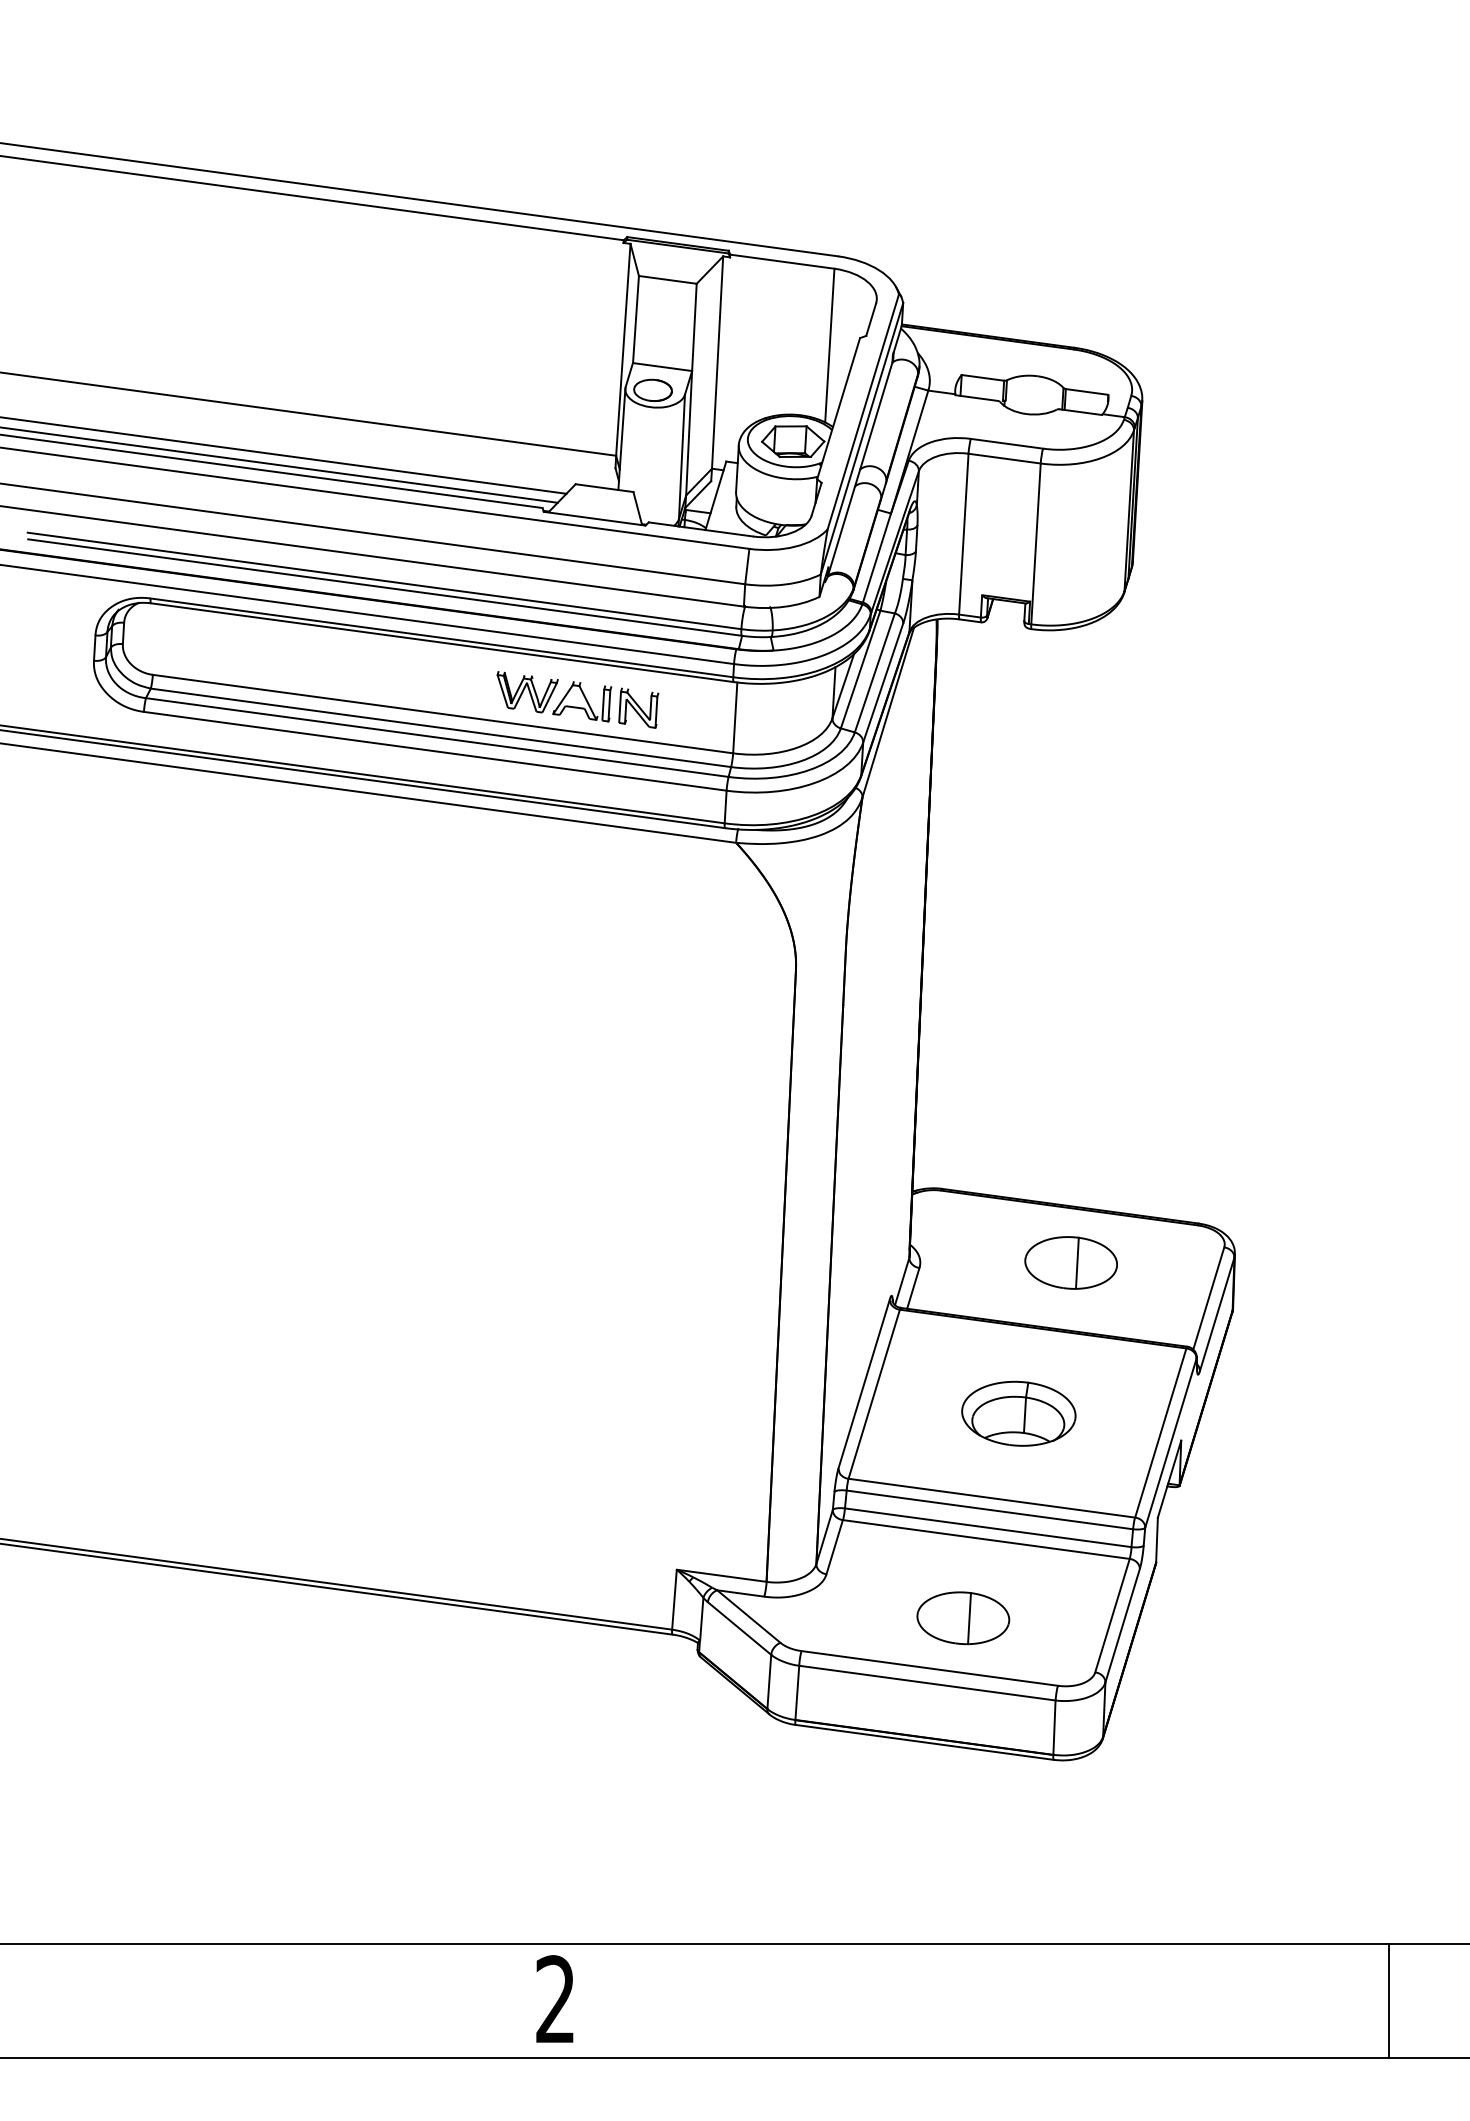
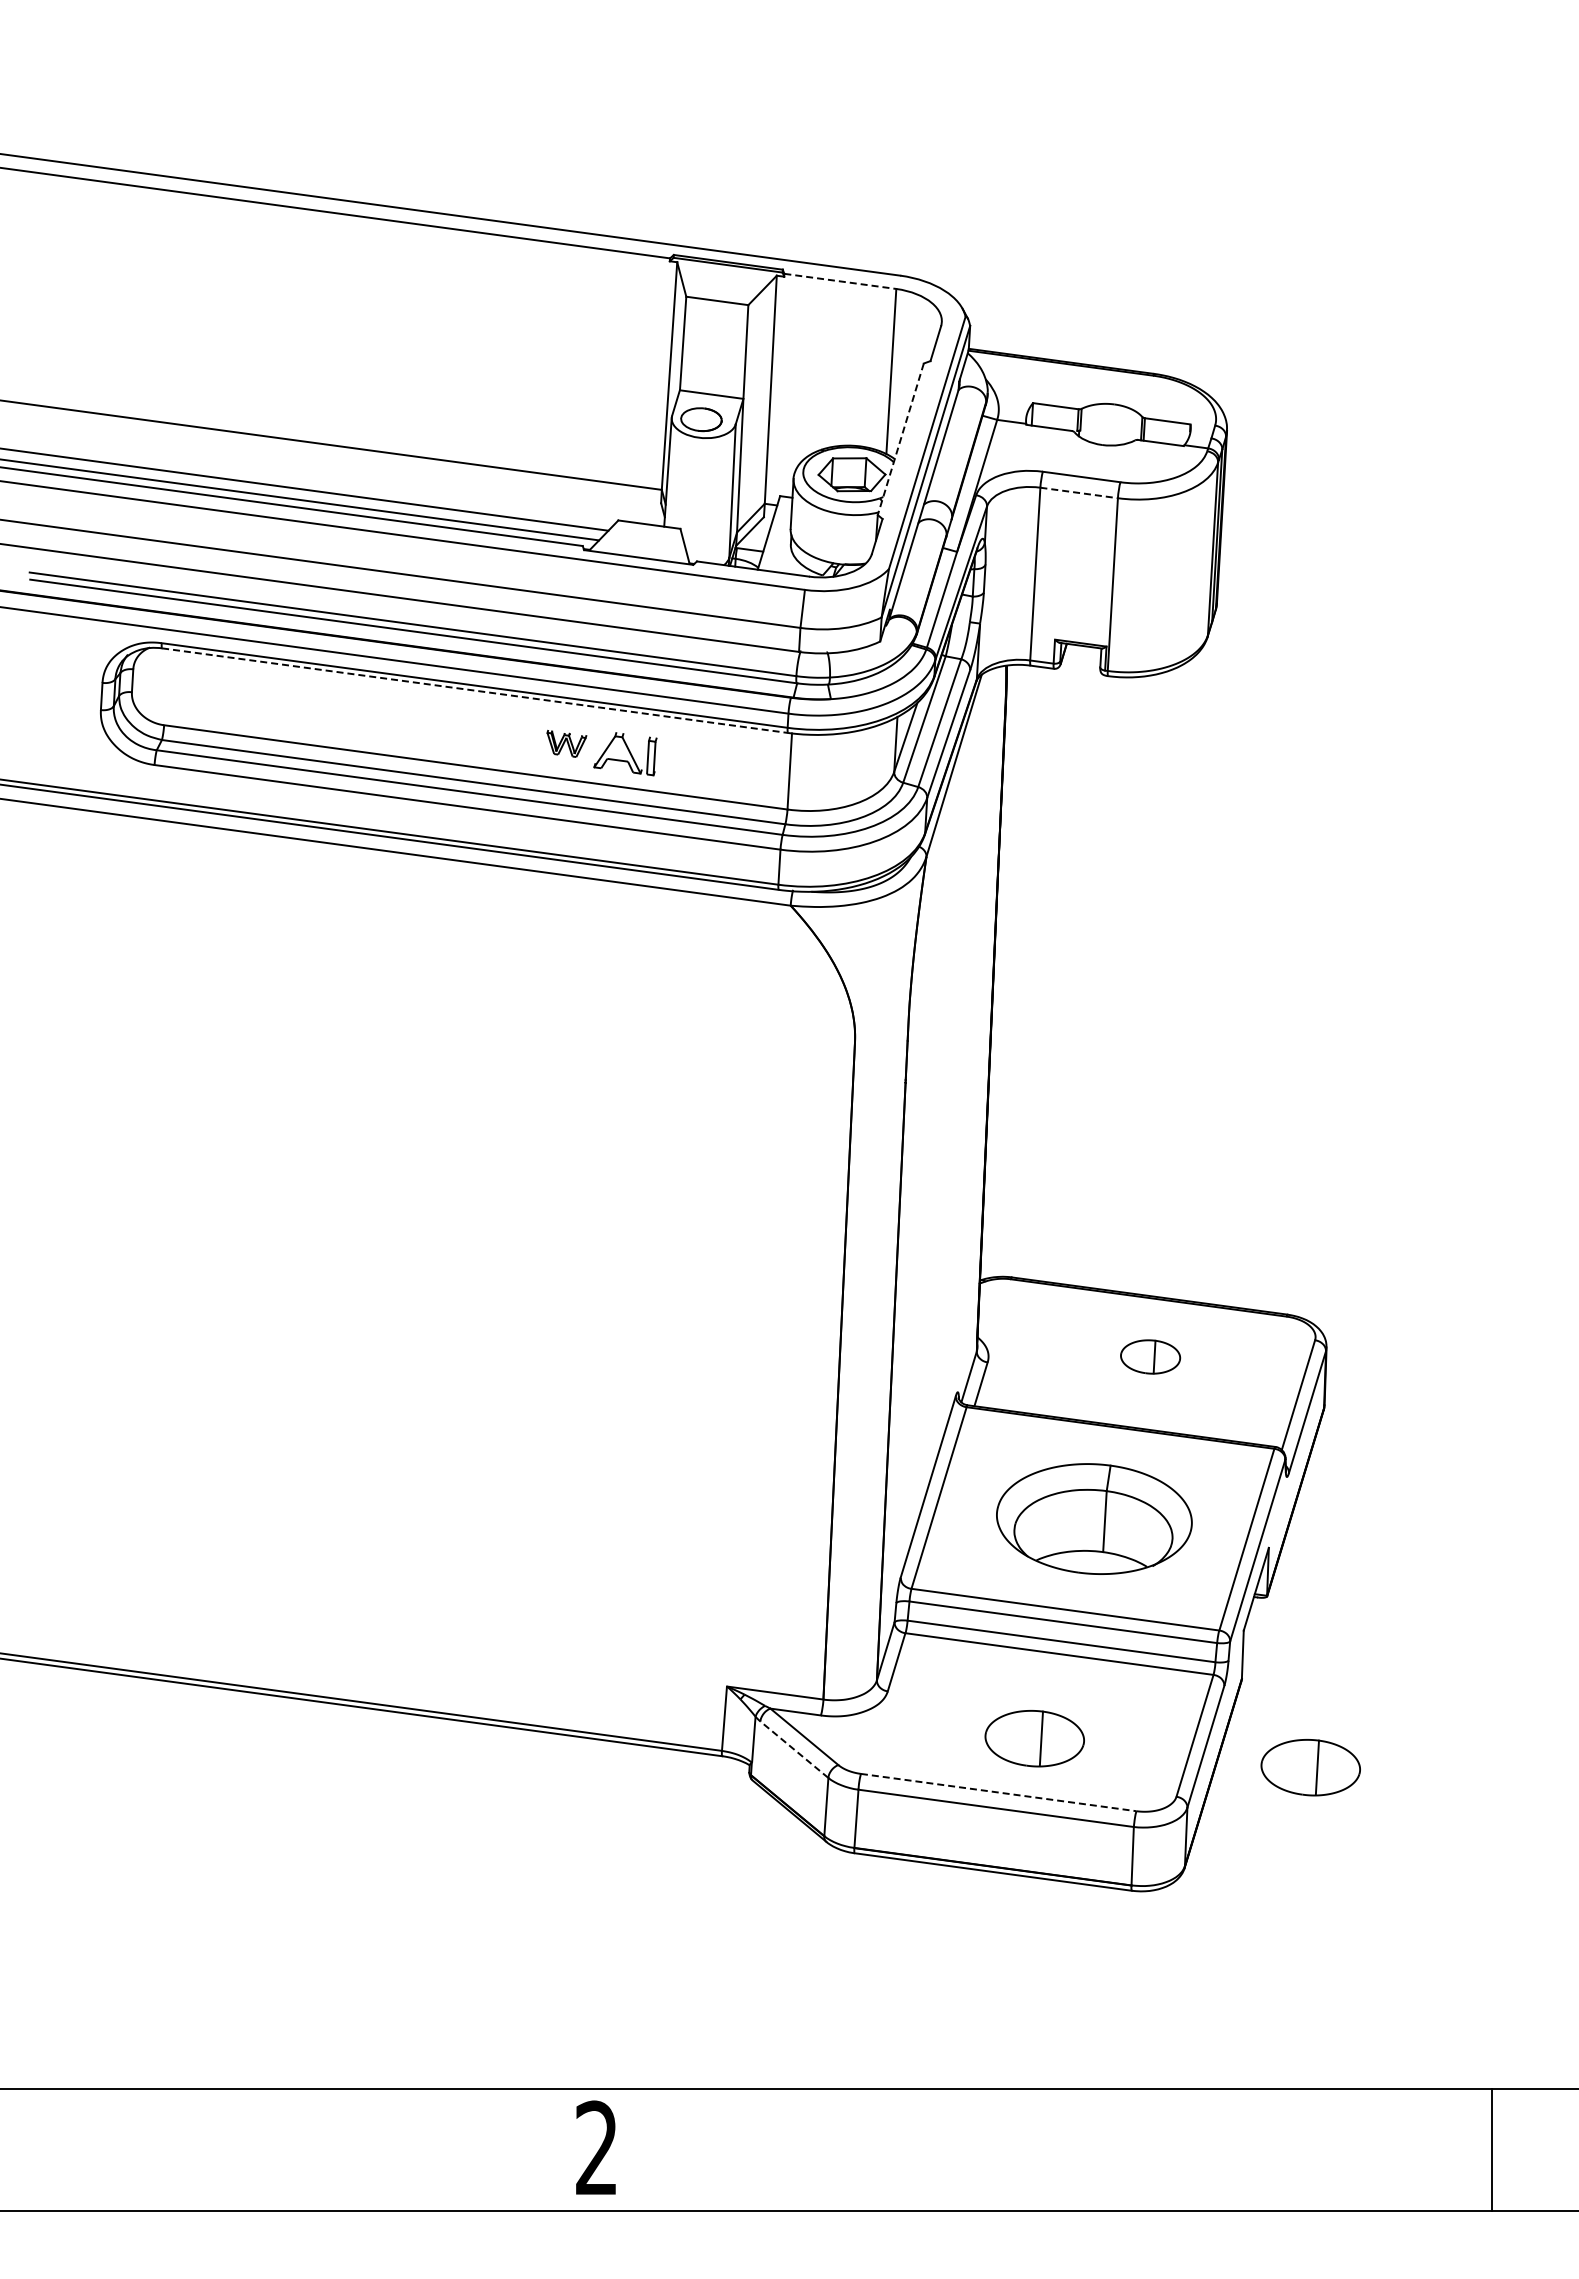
line: (782, 261) -> (840, 281), solid -> dashed
line: (838, 408) -> (900, 439), solid -> dashed
line: (1004, 459) -> (1079, 493), solid -> dashed
line: (442, 642) -> (475, 690), solid -> dashed
part: (527, 691) -> (566, 743), size x0.6
part: (638, 708) -> (685, 761), removed
part: (1071, 1262) -> (1150, 1356), size x0.6
part: (1018, 1413) -> (1094, 1518), size x1.6
line: (739, 1628) -> (794, 1749), solid -> dashed
part: (1219, 1645) -> (1310, 1767), added
line: (929, 1668) -> (998, 1792), solid -> dashed

